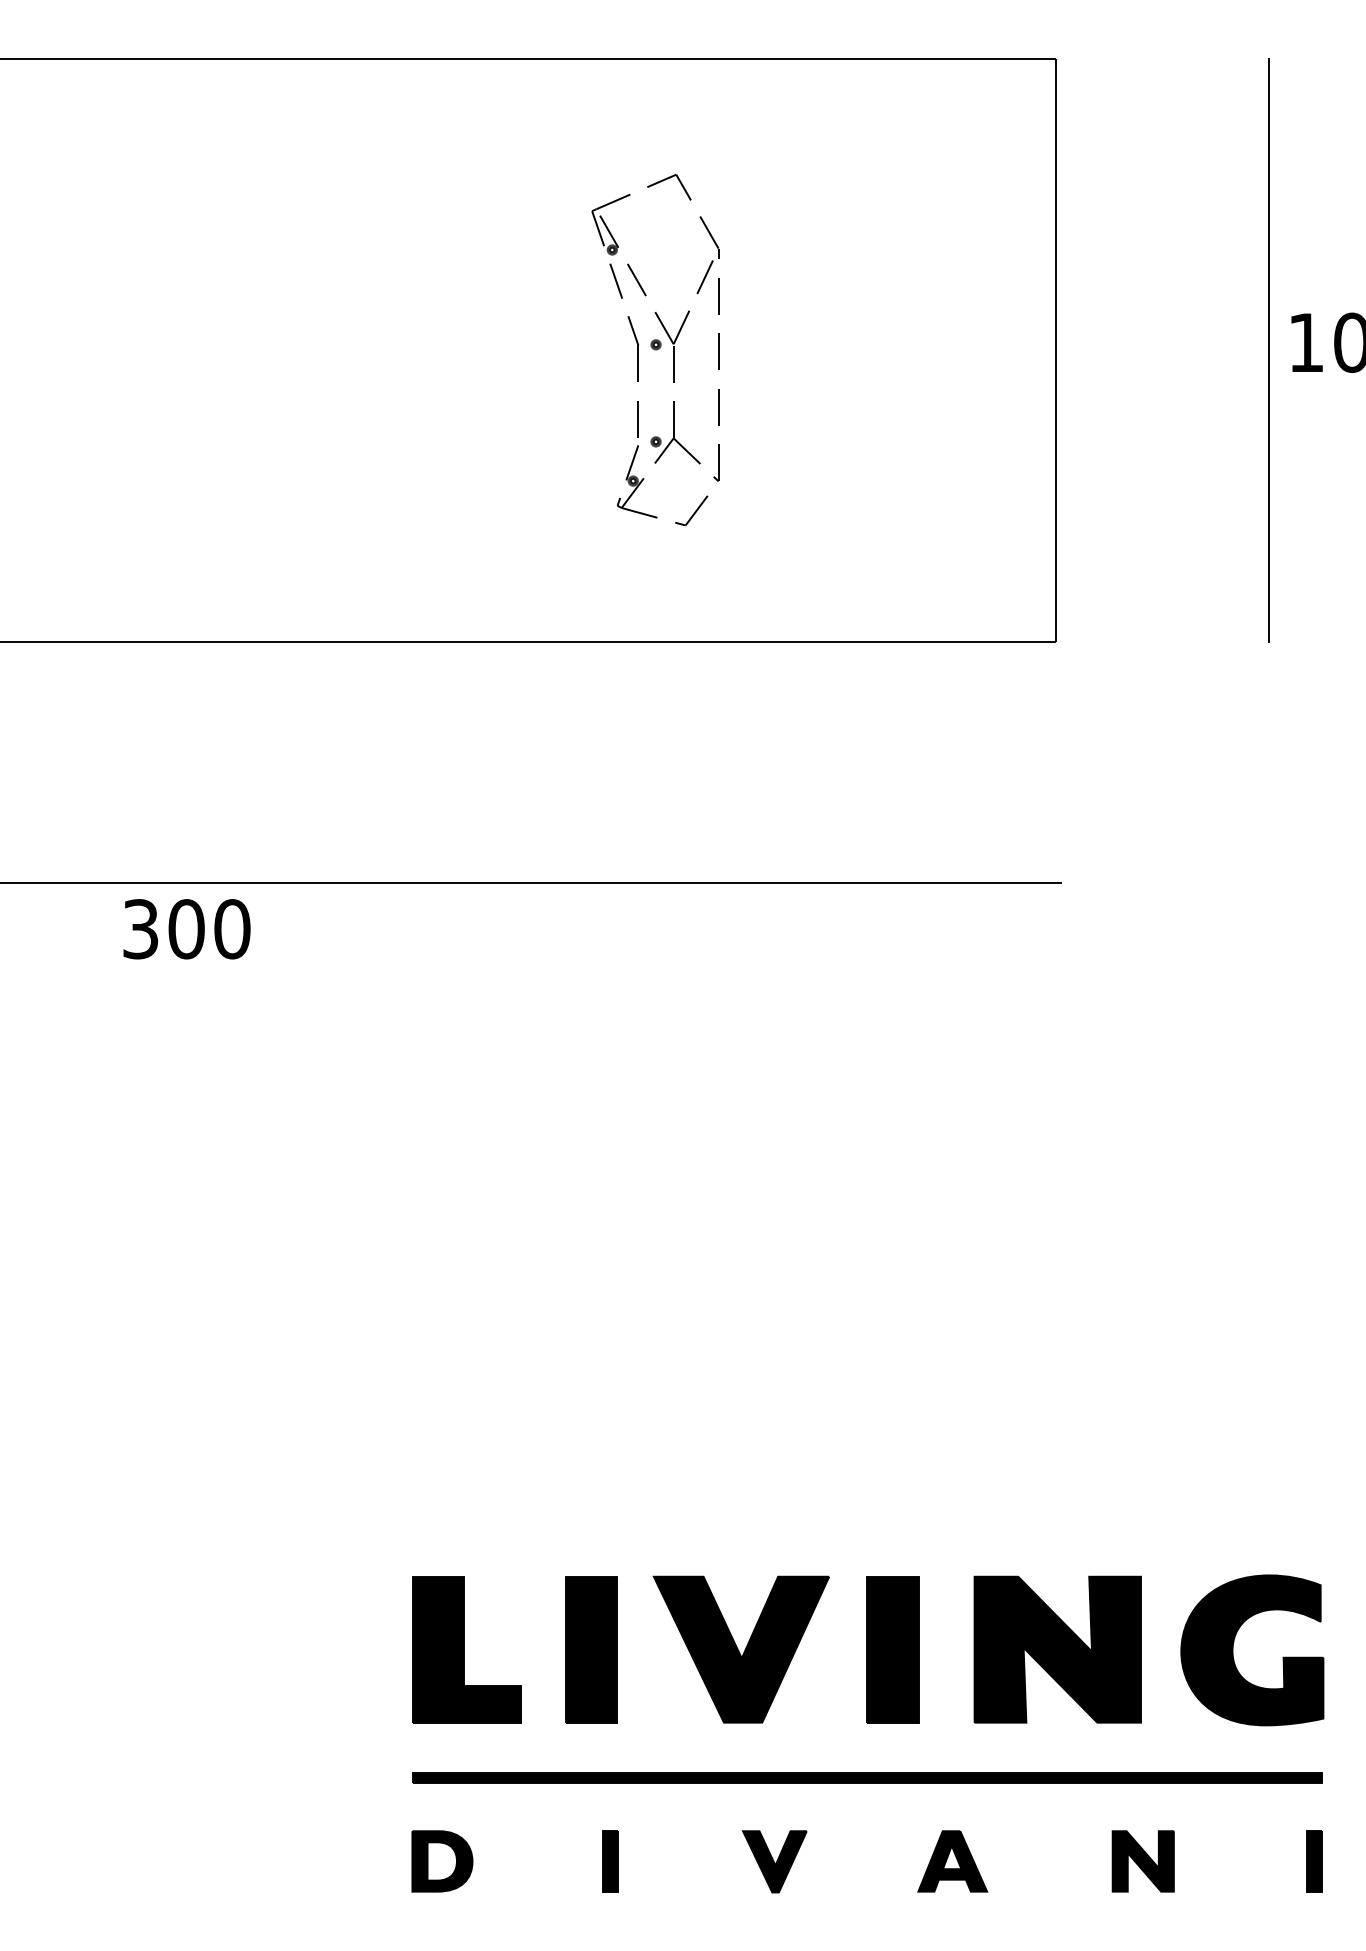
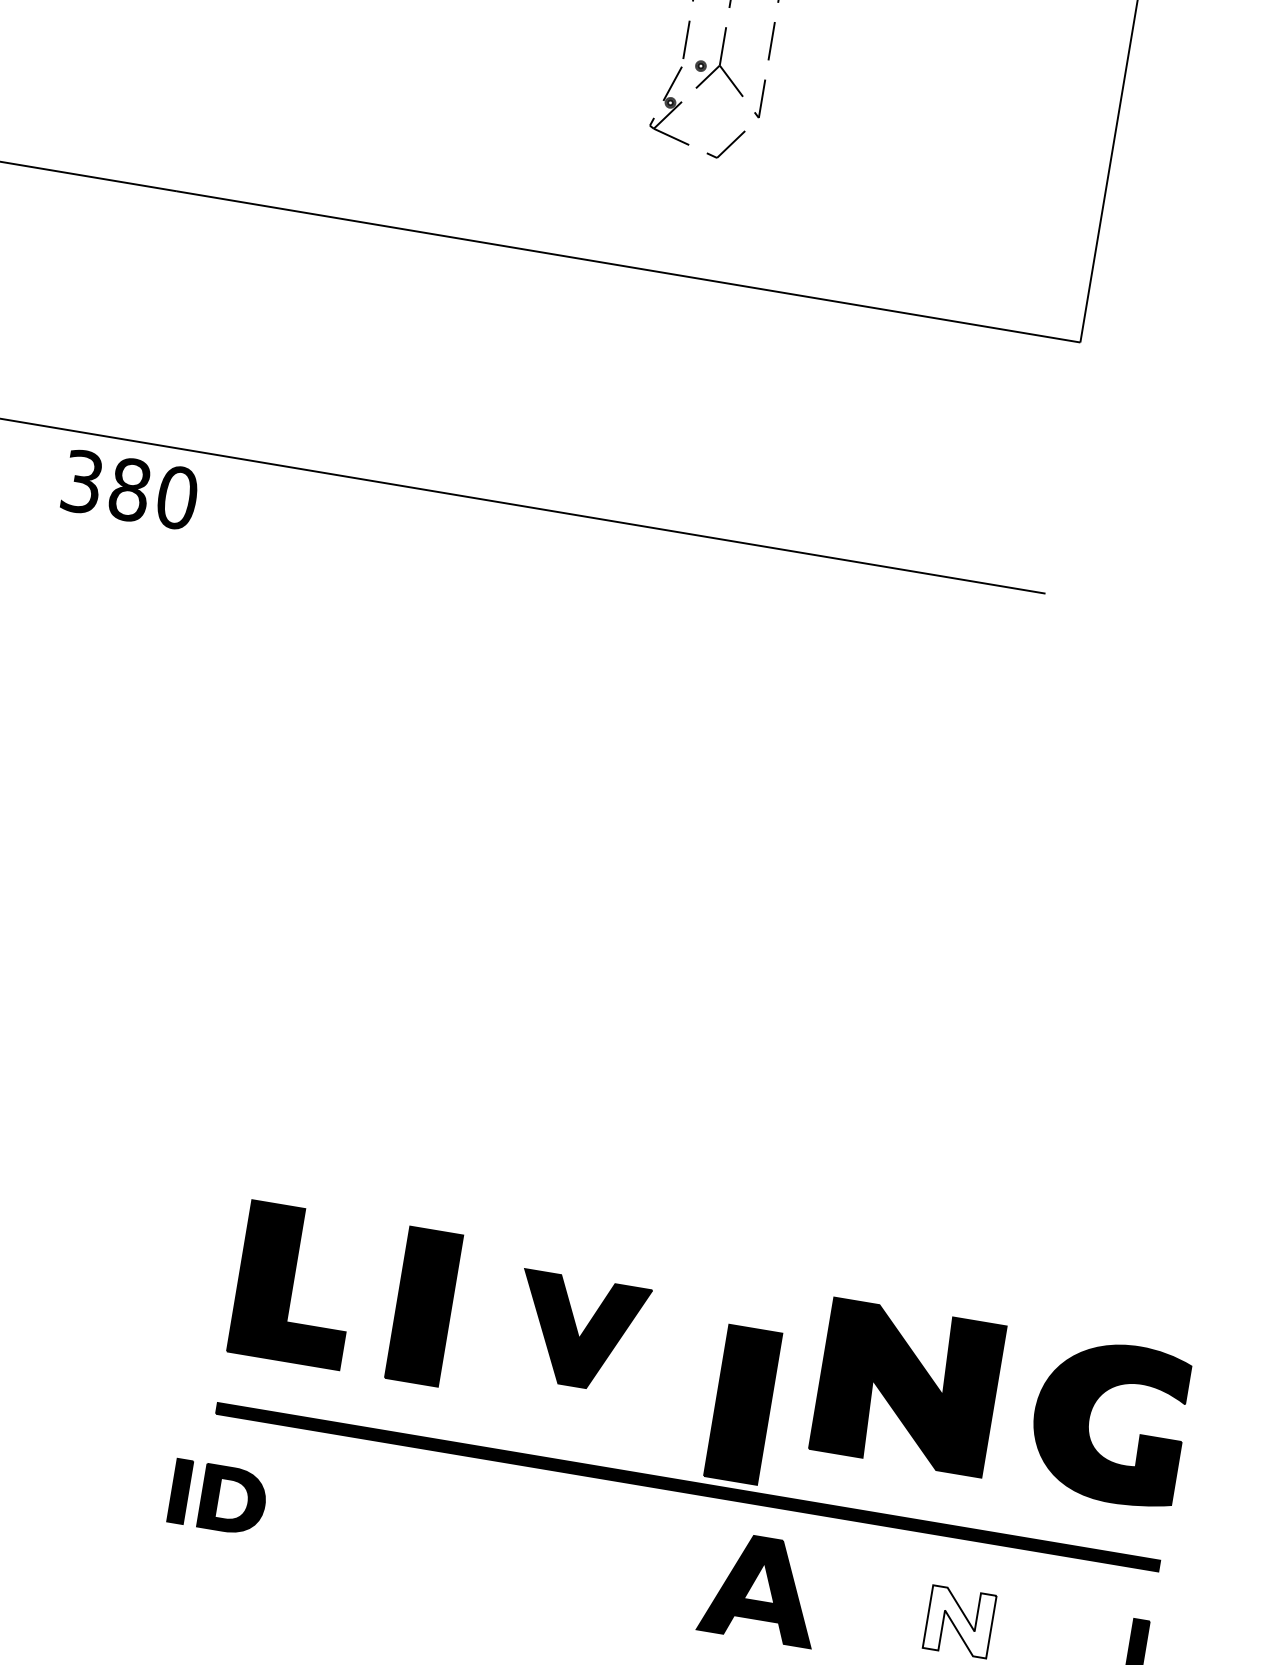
text: (186, 929) -> (129, 490), 300 -> 380
part: (740, 1649) -> (579, 1332), size x0.7
part: (892, 1649) -> (742, 1404), moved
part: (610, 1861) -> (180, 1491), moved
part: (774, 1861) -> (577, 1557), removed
part: (952, 1861) -> (761, 1588), size x1.6
fill: (1142, 1861) -> (958, 1621), removed

